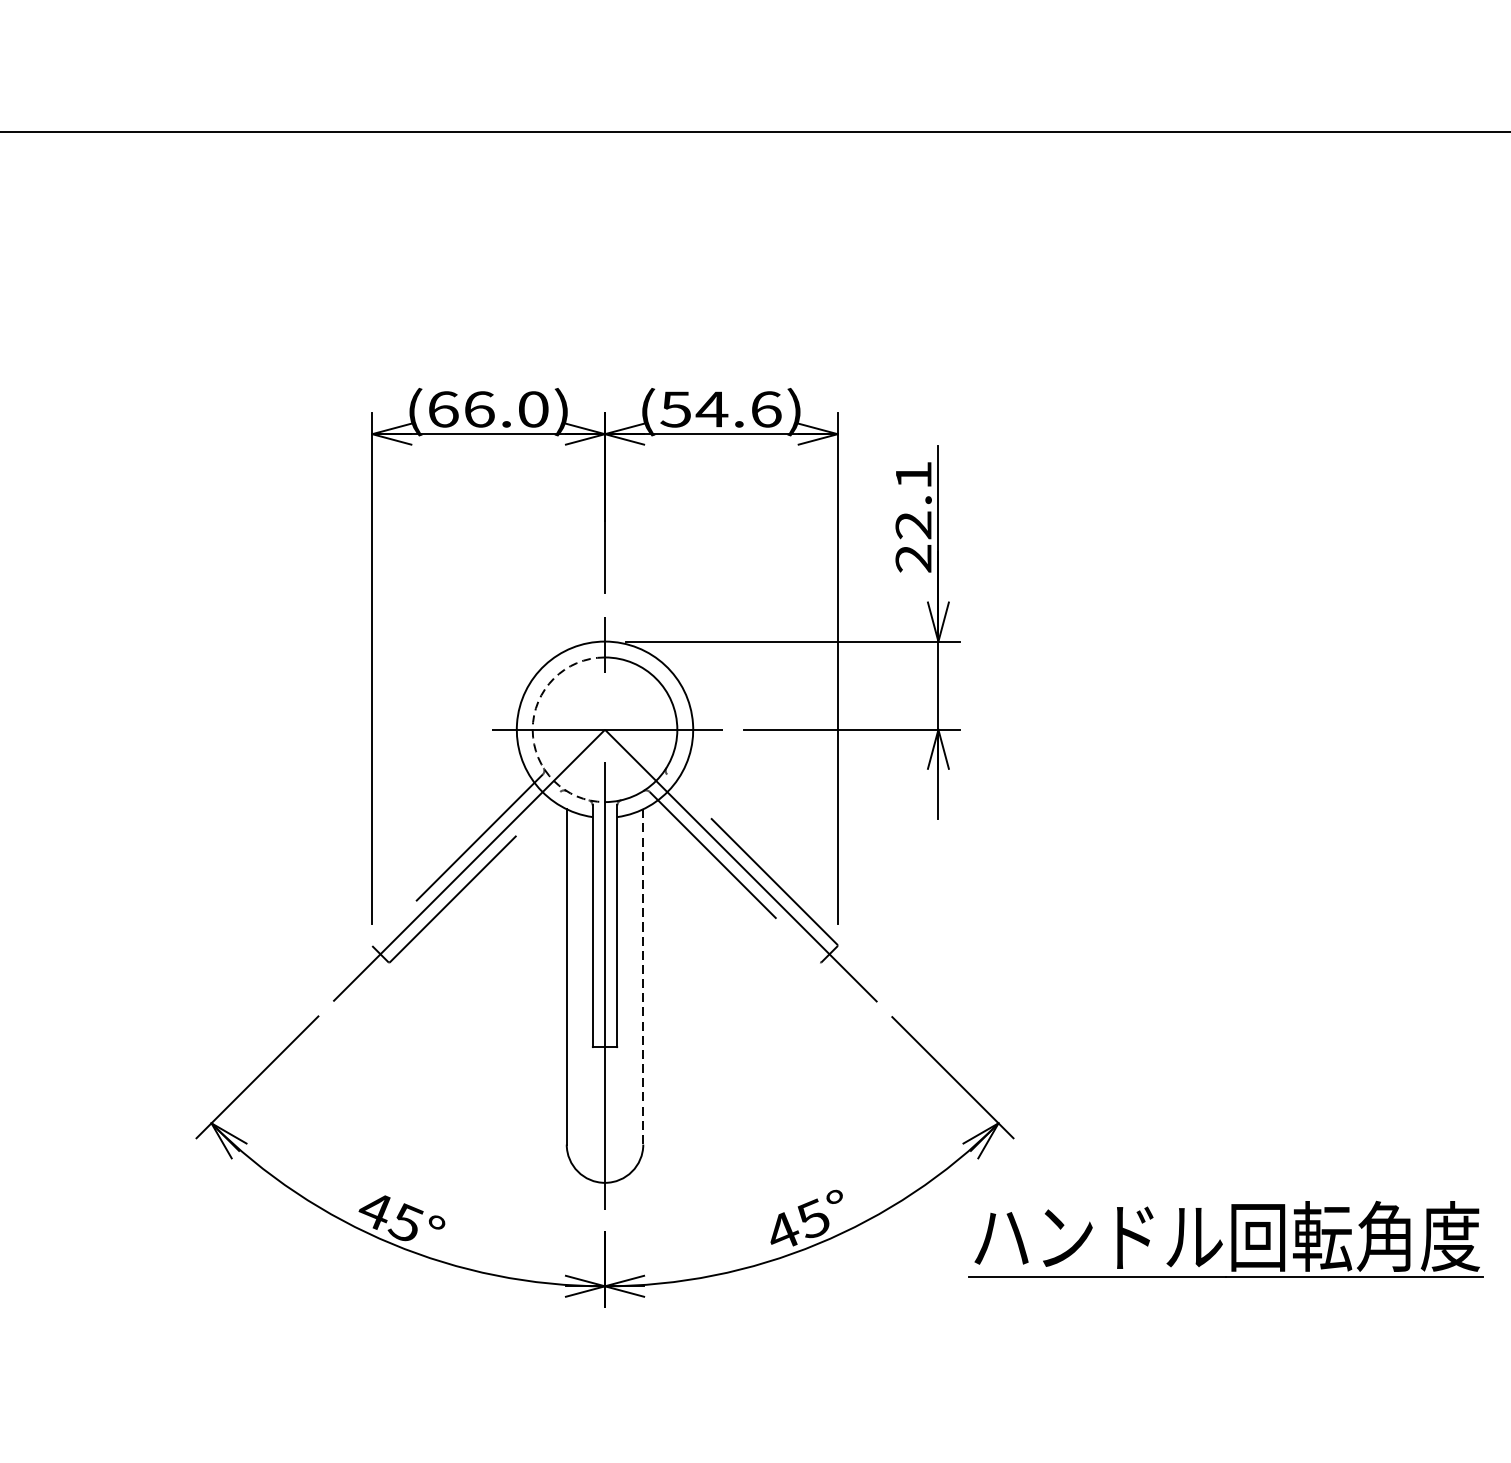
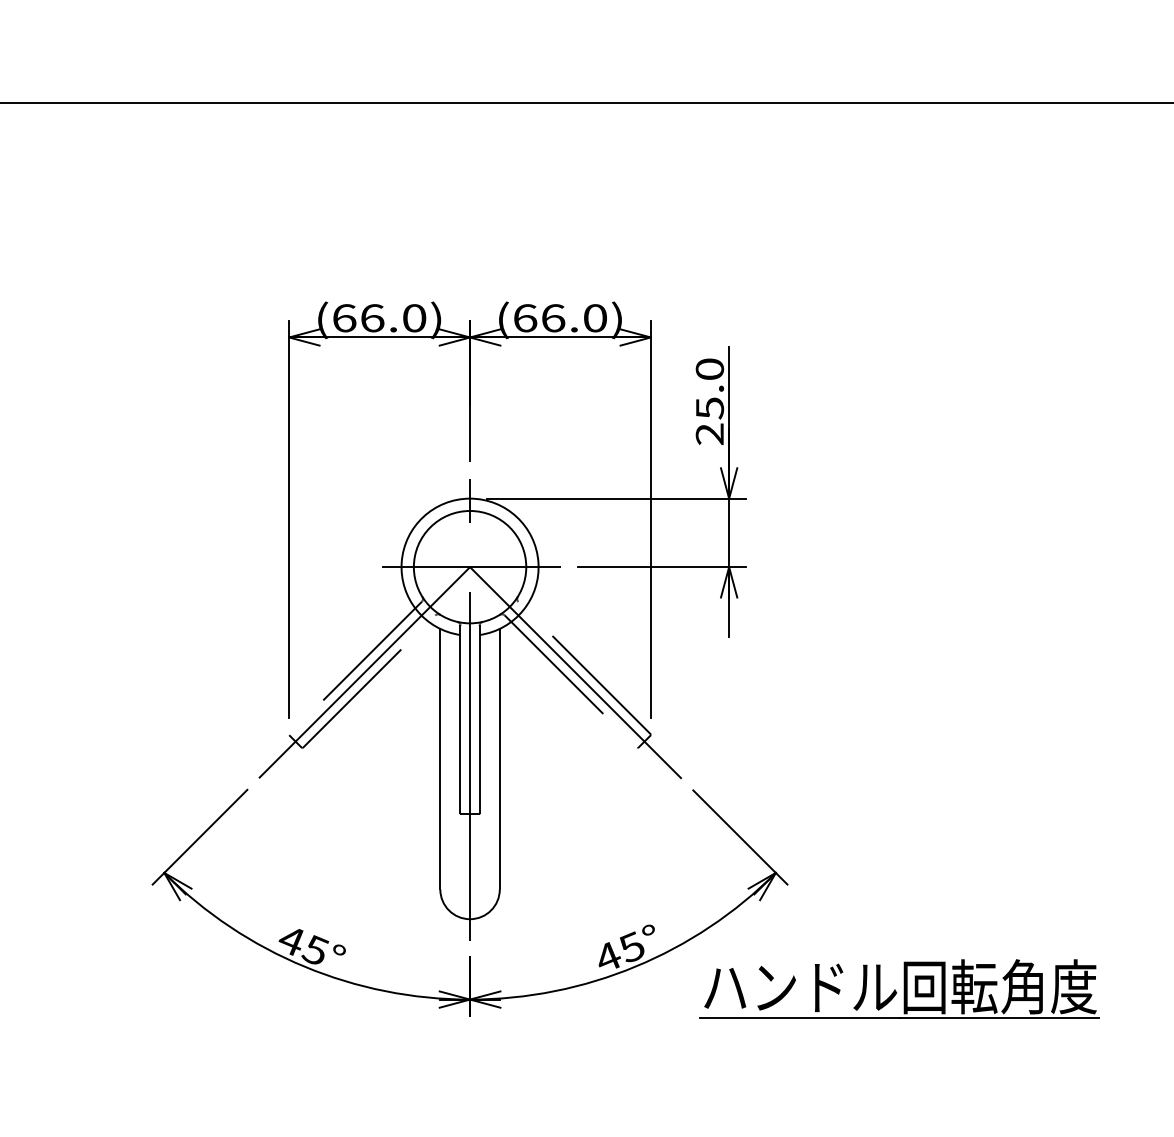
text: (721, 409) -> (560, 318), (54.6) -> (66.0)
text: (913, 499) -> (709, 388), 22.1 -> 25.0
arc: (532, 730) -> (413, 567), dashed -> solid
line: (642, 977) -> (499, 759), dashed -> solid
part: (1225, 1238) -> (899, 988), moved

